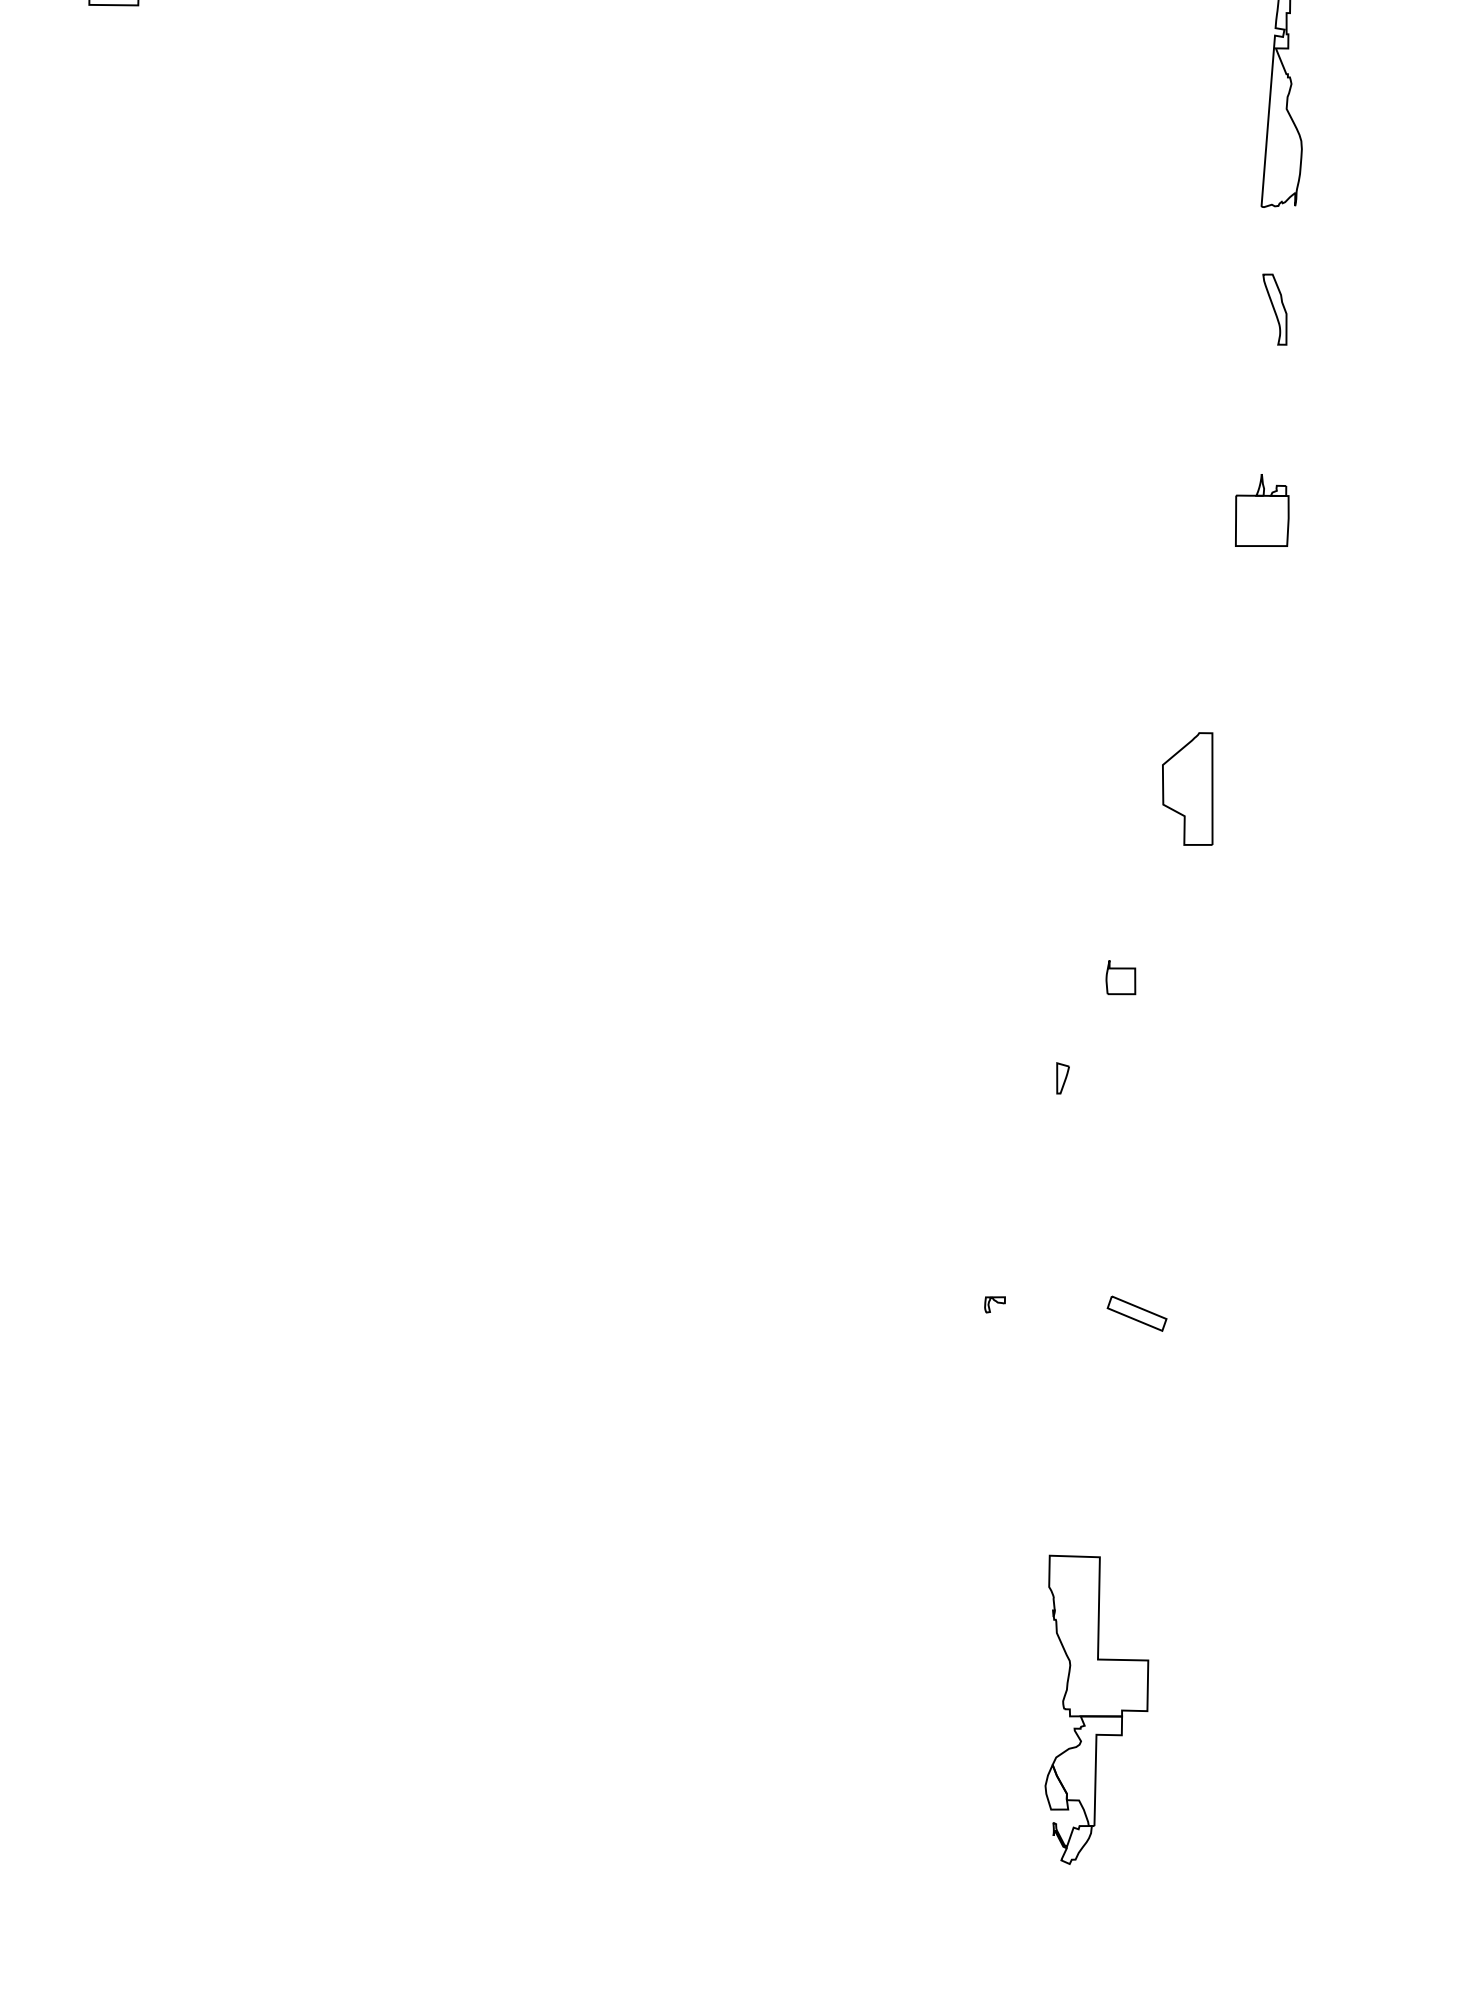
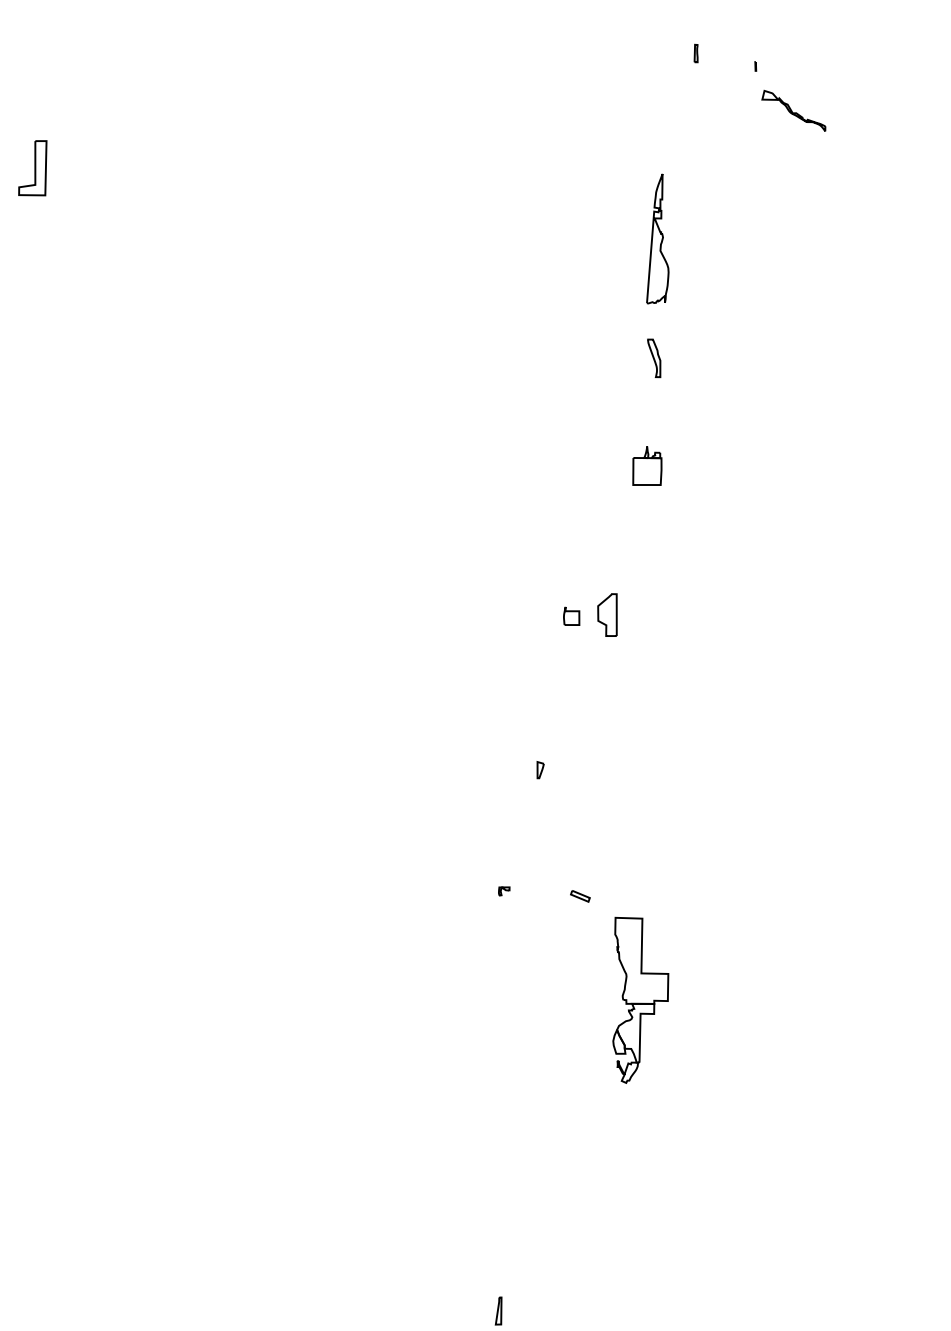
part: (1187, 787) -> (607, 614), size x0.7
part: (1120, 976) -> (571, 615), moved
part: (1137, 1314) -> (580, 896), size x0.6
part: (1096, 1708) -> (640, 999), moved

